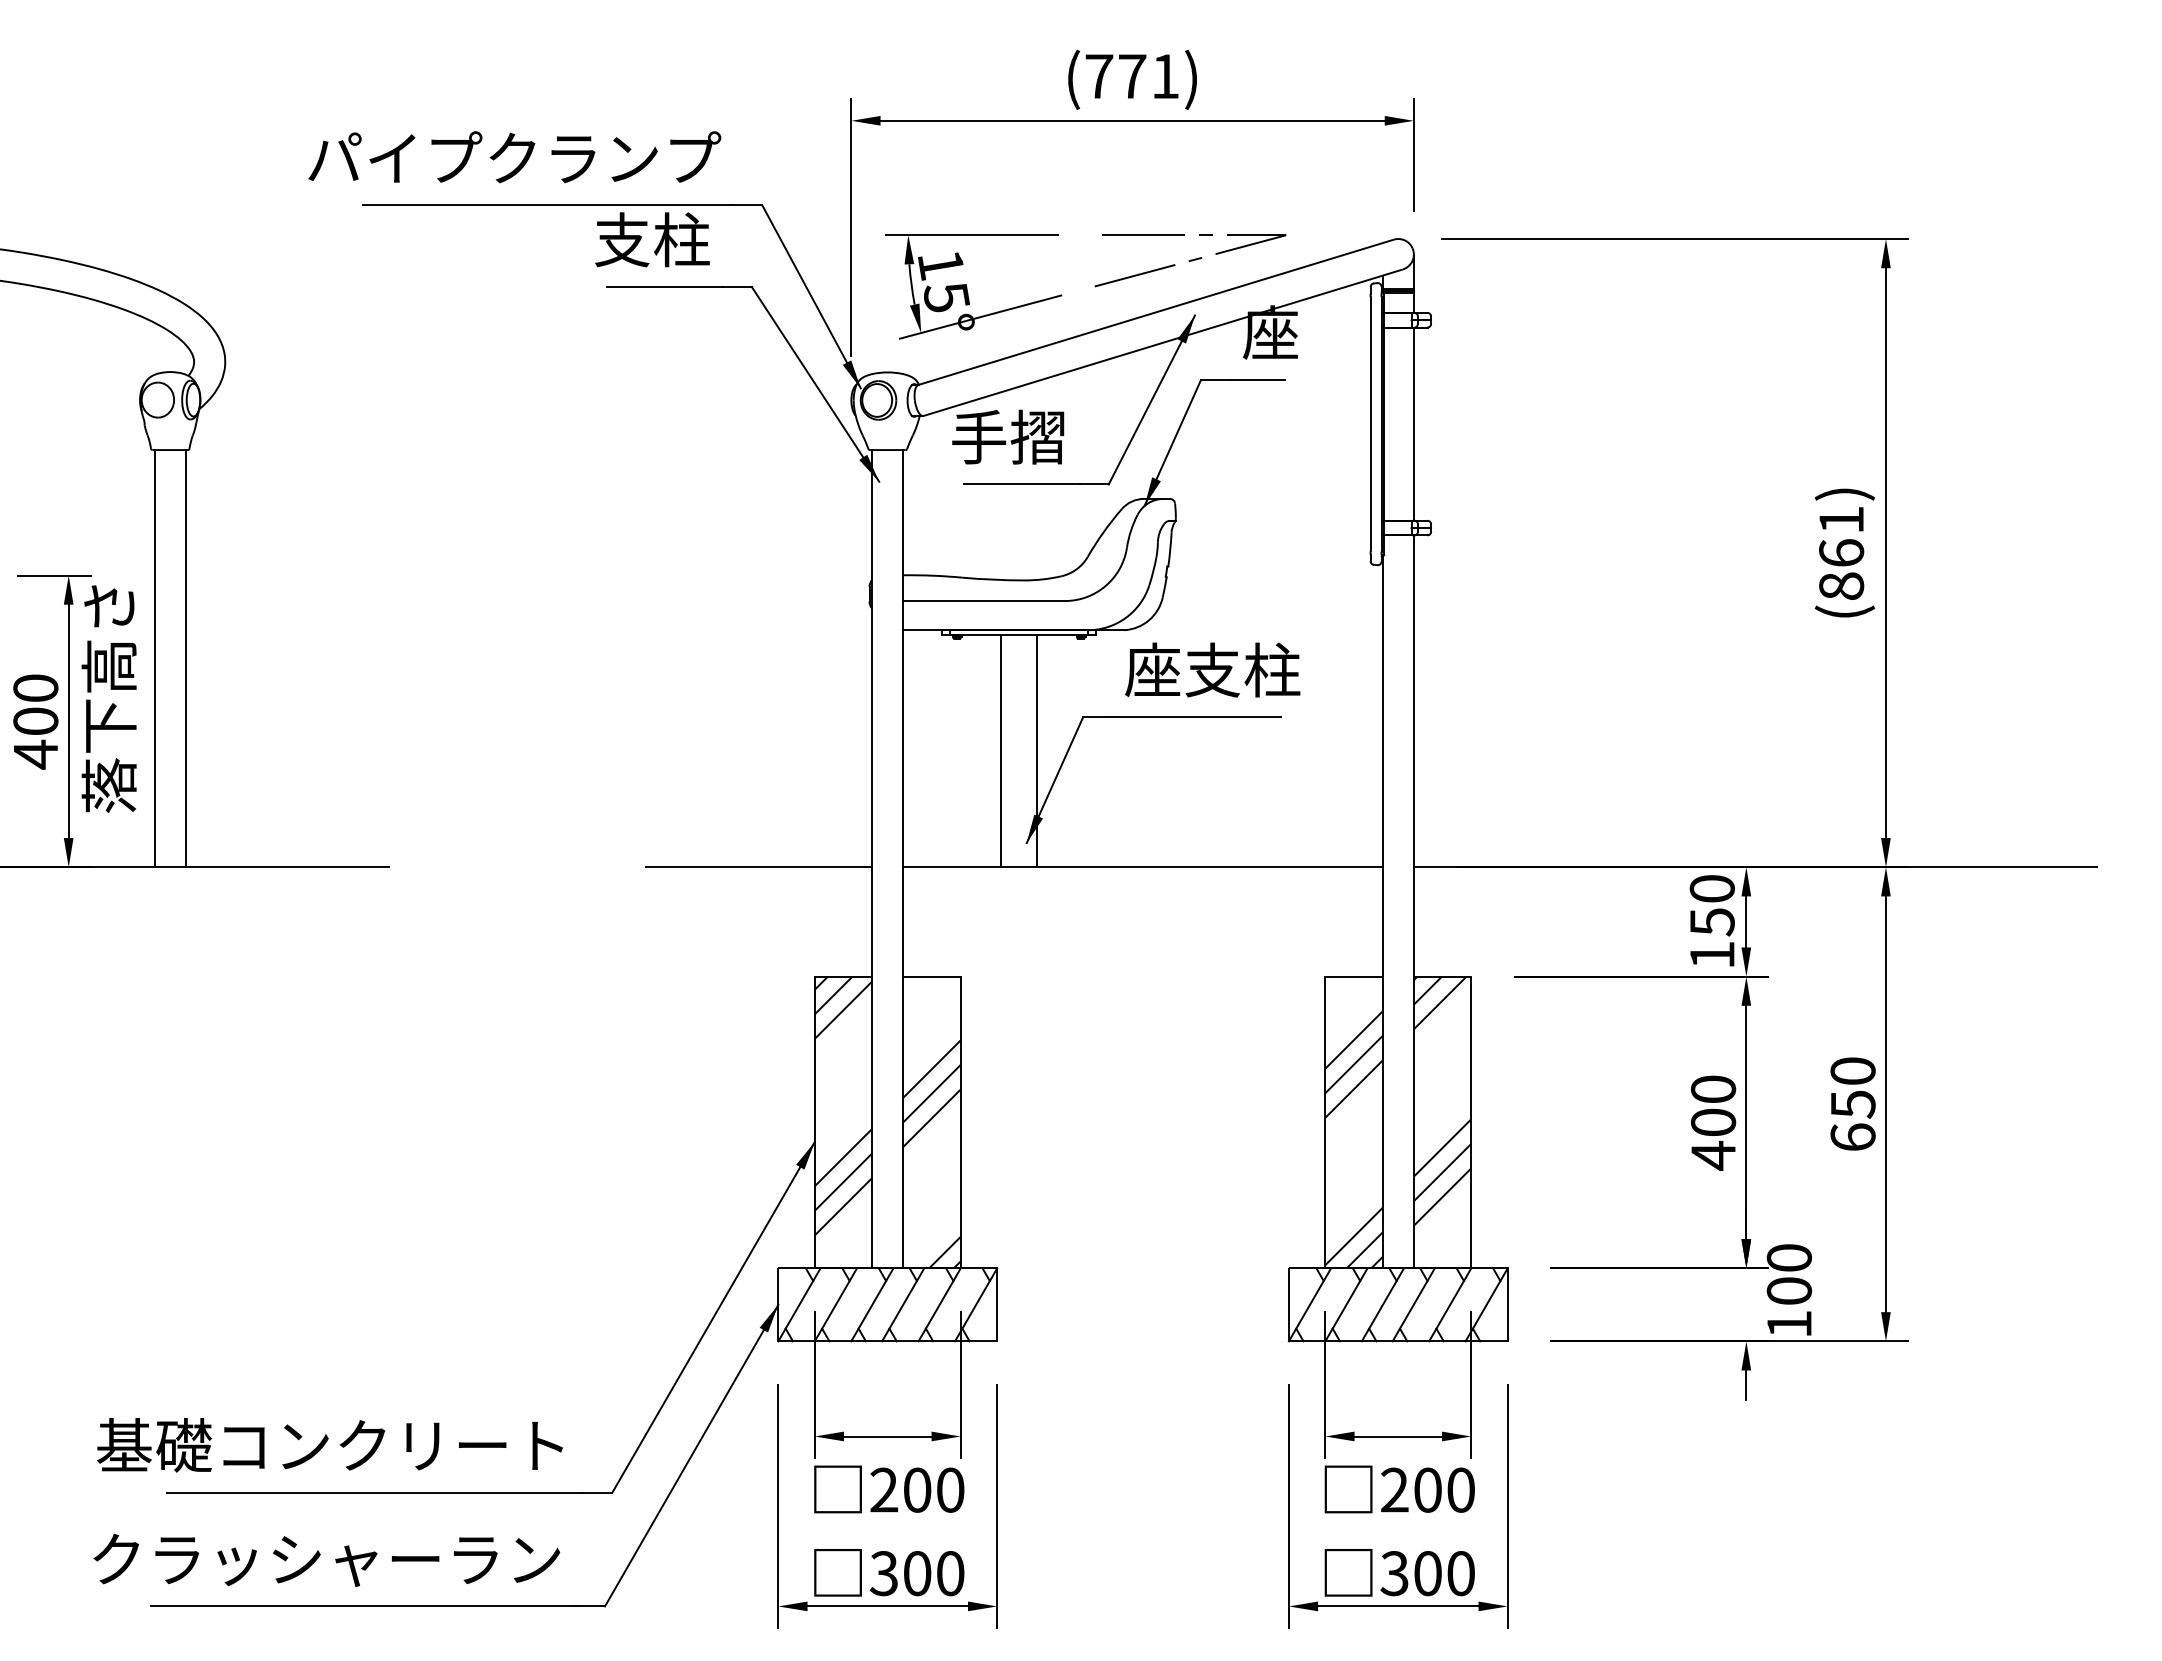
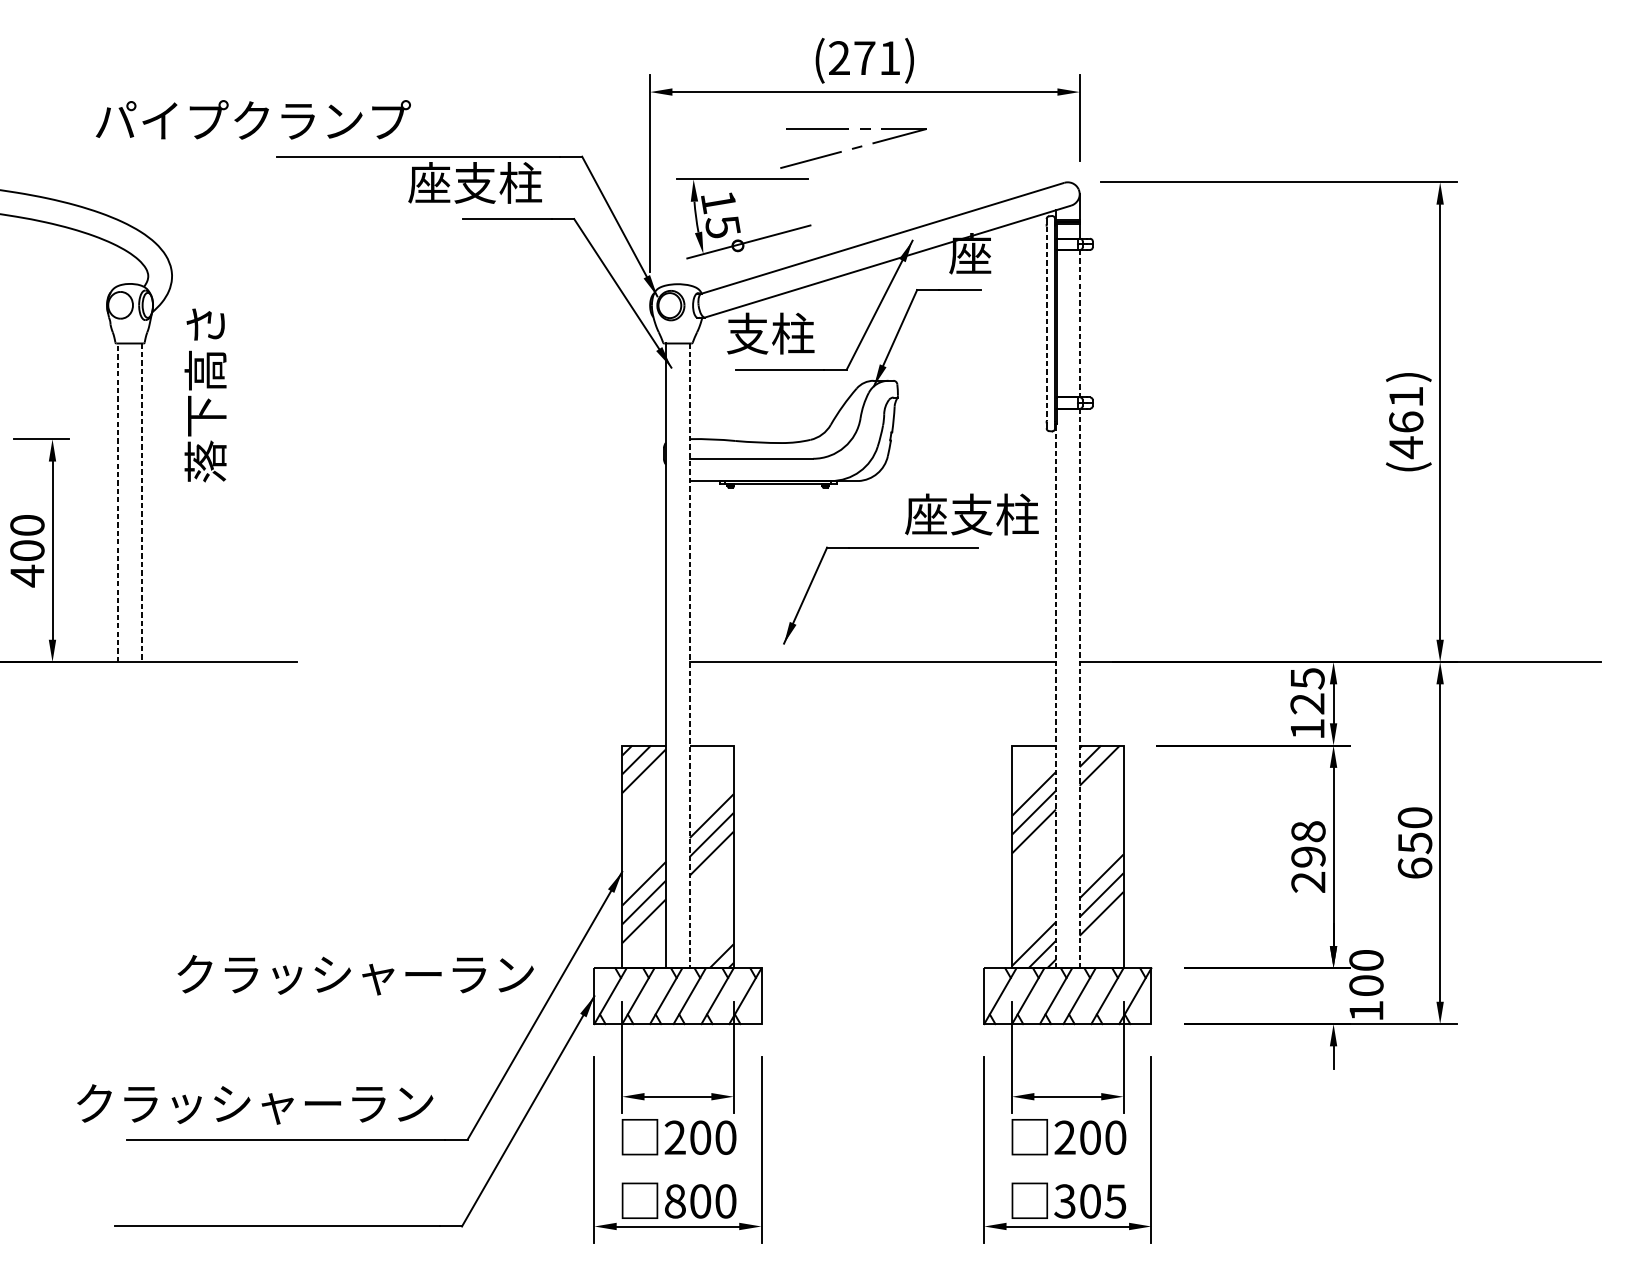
text: (1099, 76) -> (839, 58), (771) -> (271)
text: (514, 157) -> (253, 120), moved
text: (561, 239) -> (428, 182), 支柱 -> 座支柱
part: (1190, 260) -> (853, 148), moved
line: (1370, 424) -> (1046, 323), solid -> dashed
line: (1413, 424) -> (1079, 323), solid -> dashed
text: (1008, 436) -> (770, 333), 手摺 -> 支柱
text: (1841, 586) -> (1406, 447), (861) -> (461)
line: (154, 658) -> (118, 502), solid -> dashed
line: (185, 658) -> (141, 502), solid -> dashed
text: (1212, 669) -> (971, 514), moved
text: (108, 698) -> (205, 394), moved
line: (1001, 750) -> (764, 572), removed
line: (1036, 750) -> (791, 572), removed
line: (903, 859) -> (689, 656), solid -> dashed
line: (758, 867) -> (579, 662), removed
line: (1413, 901) -> (1079, 688), solid -> dashed
text: (1711, 905) -> (1306, 691), 150 -> 125
line: (1382, 911) -> (1055, 695), solid -> dashed
text: (1713, 1122) -> (1308, 856), 400 -> 298
text: (332, 1445) -> (253, 1103), 基礎コンクリート -> クラッシャーラン
text: (326, 1559) -> (355, 974), moved
text: (883, 1573) -> (674, 1201), 300 -> 800
text: (1460, 1573) -> (1115, 1201), 300 -> 305

